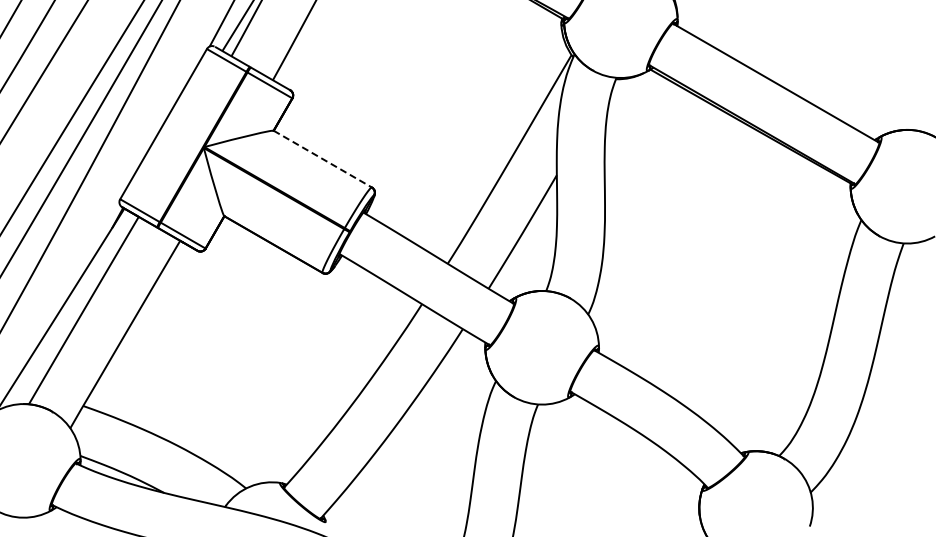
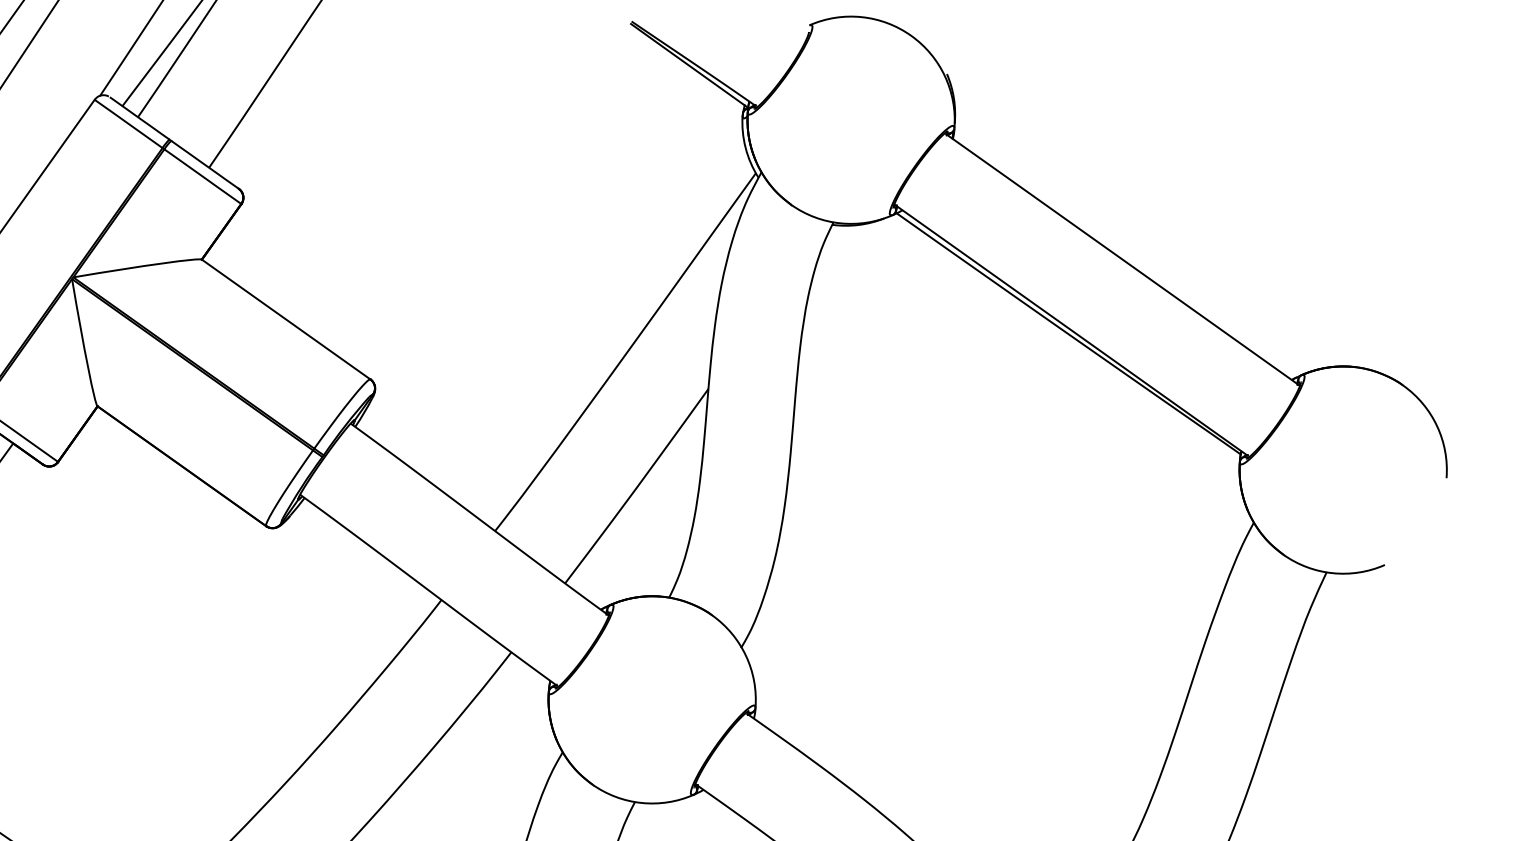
line: (322, 159) -> (285, 320), dashed -> solid

